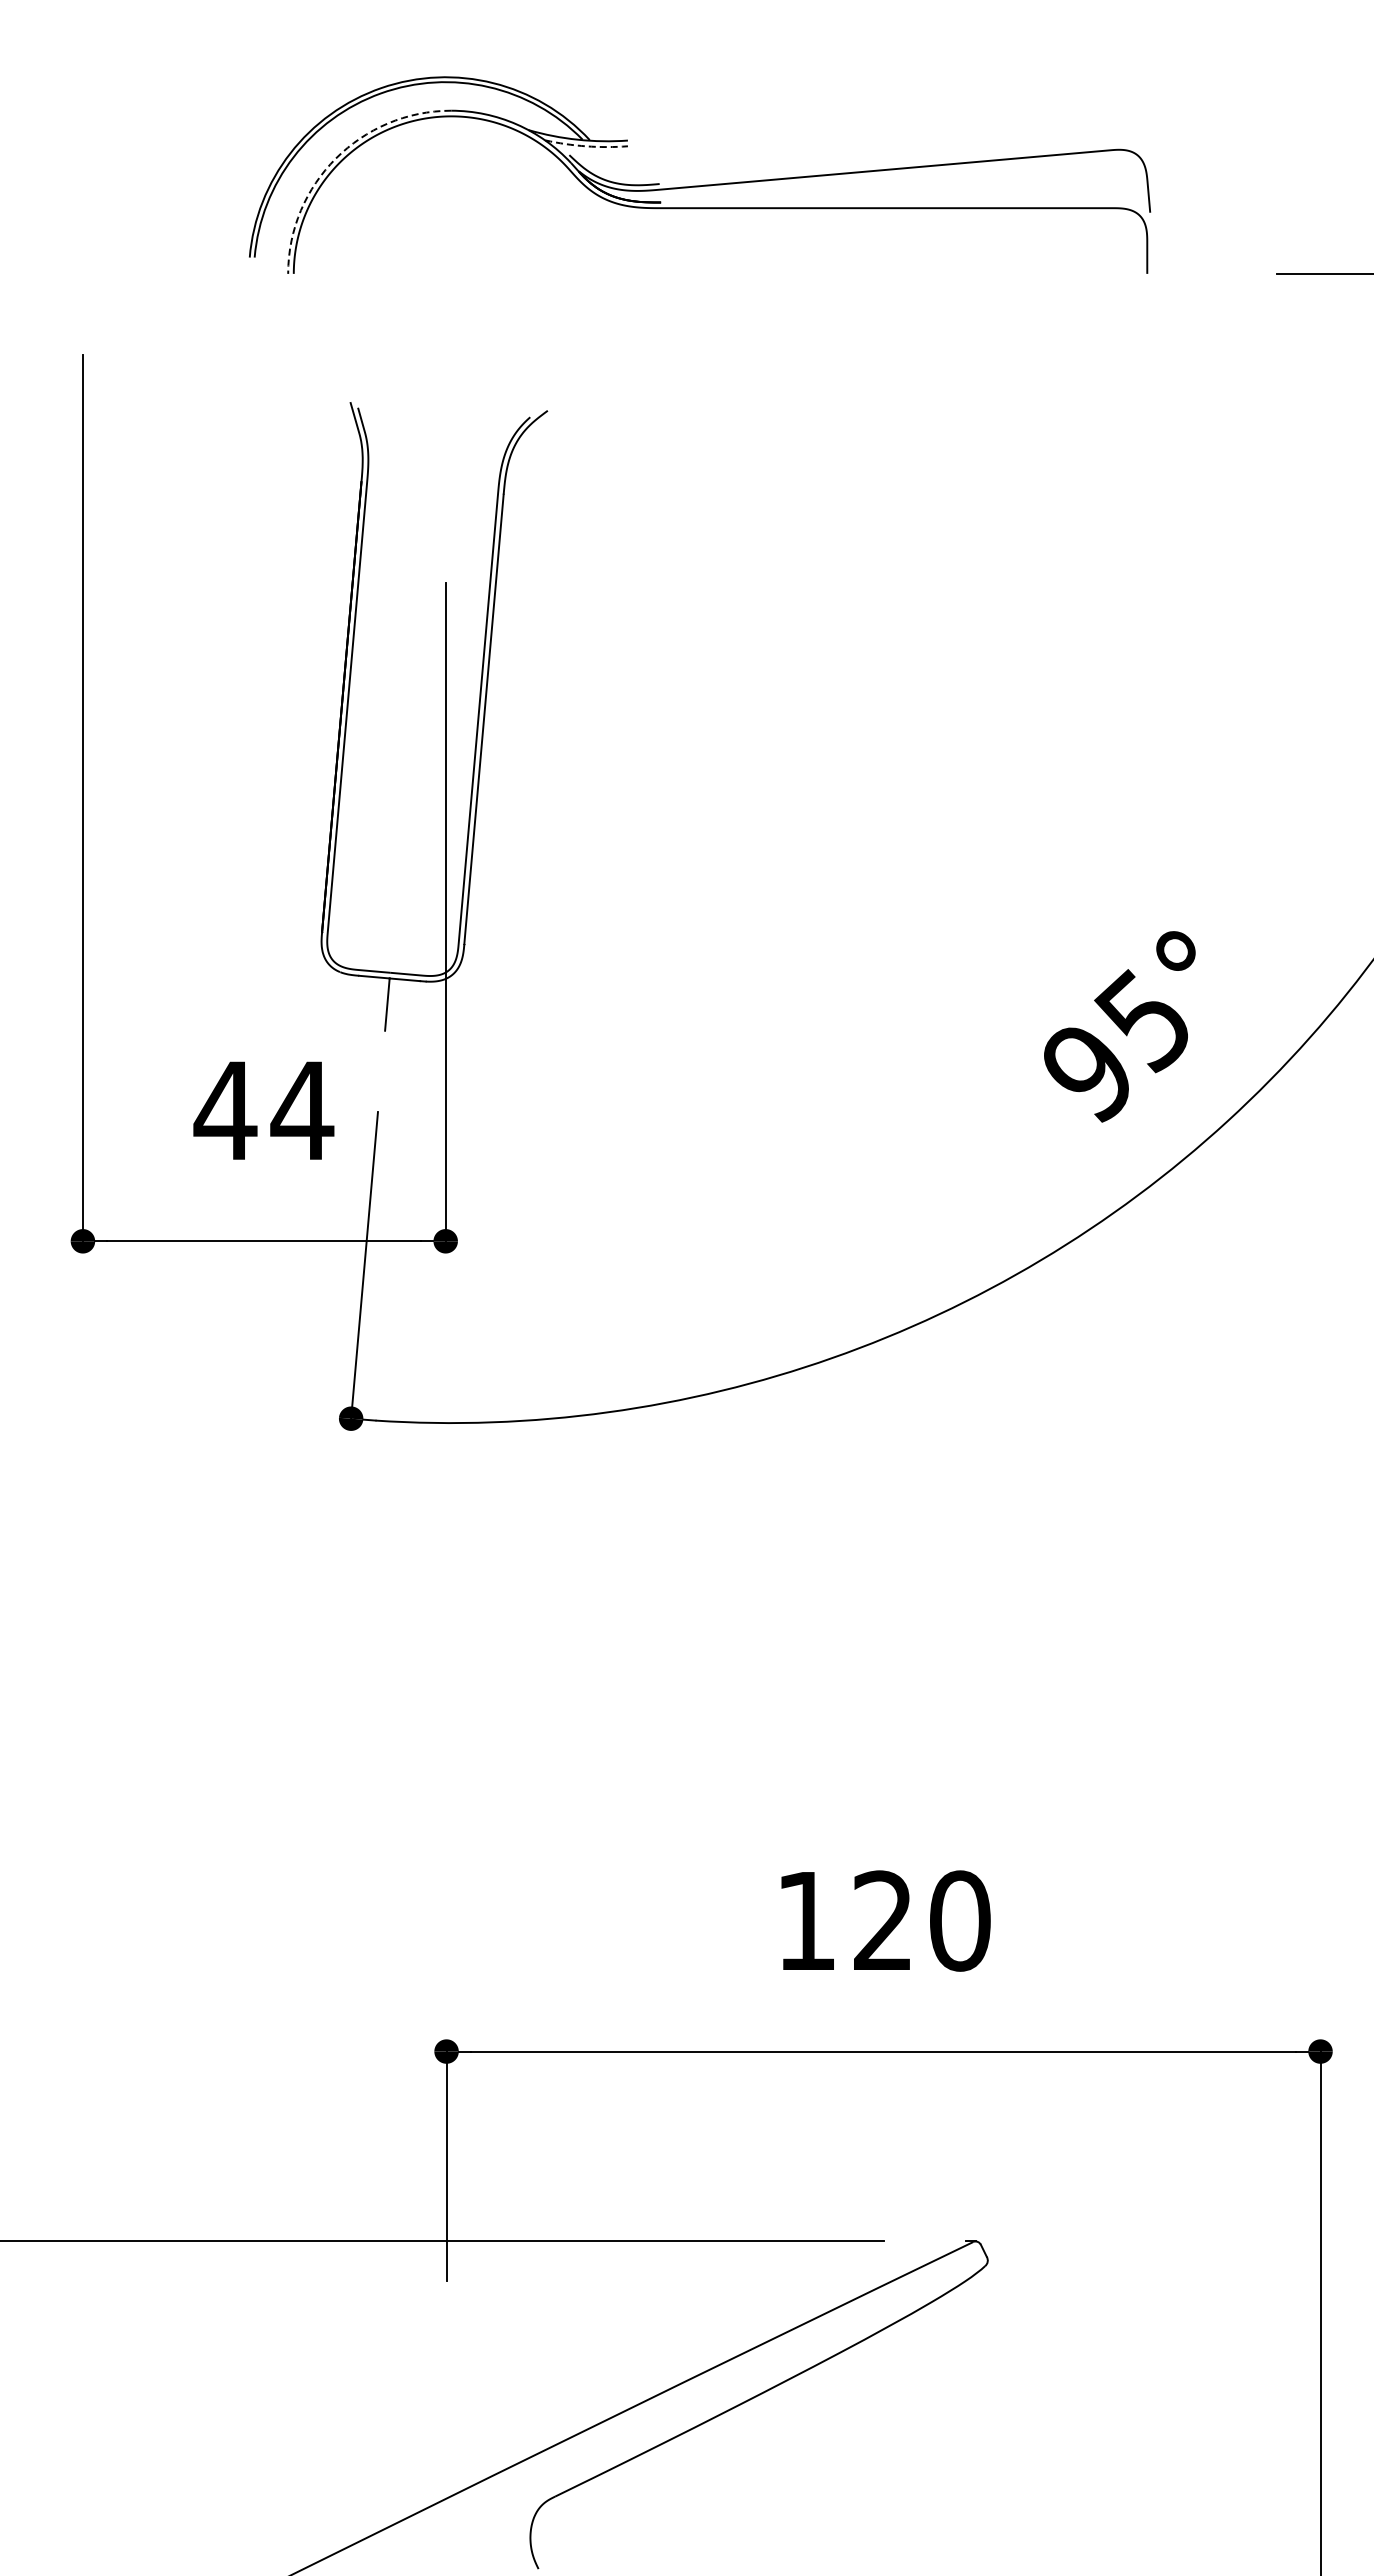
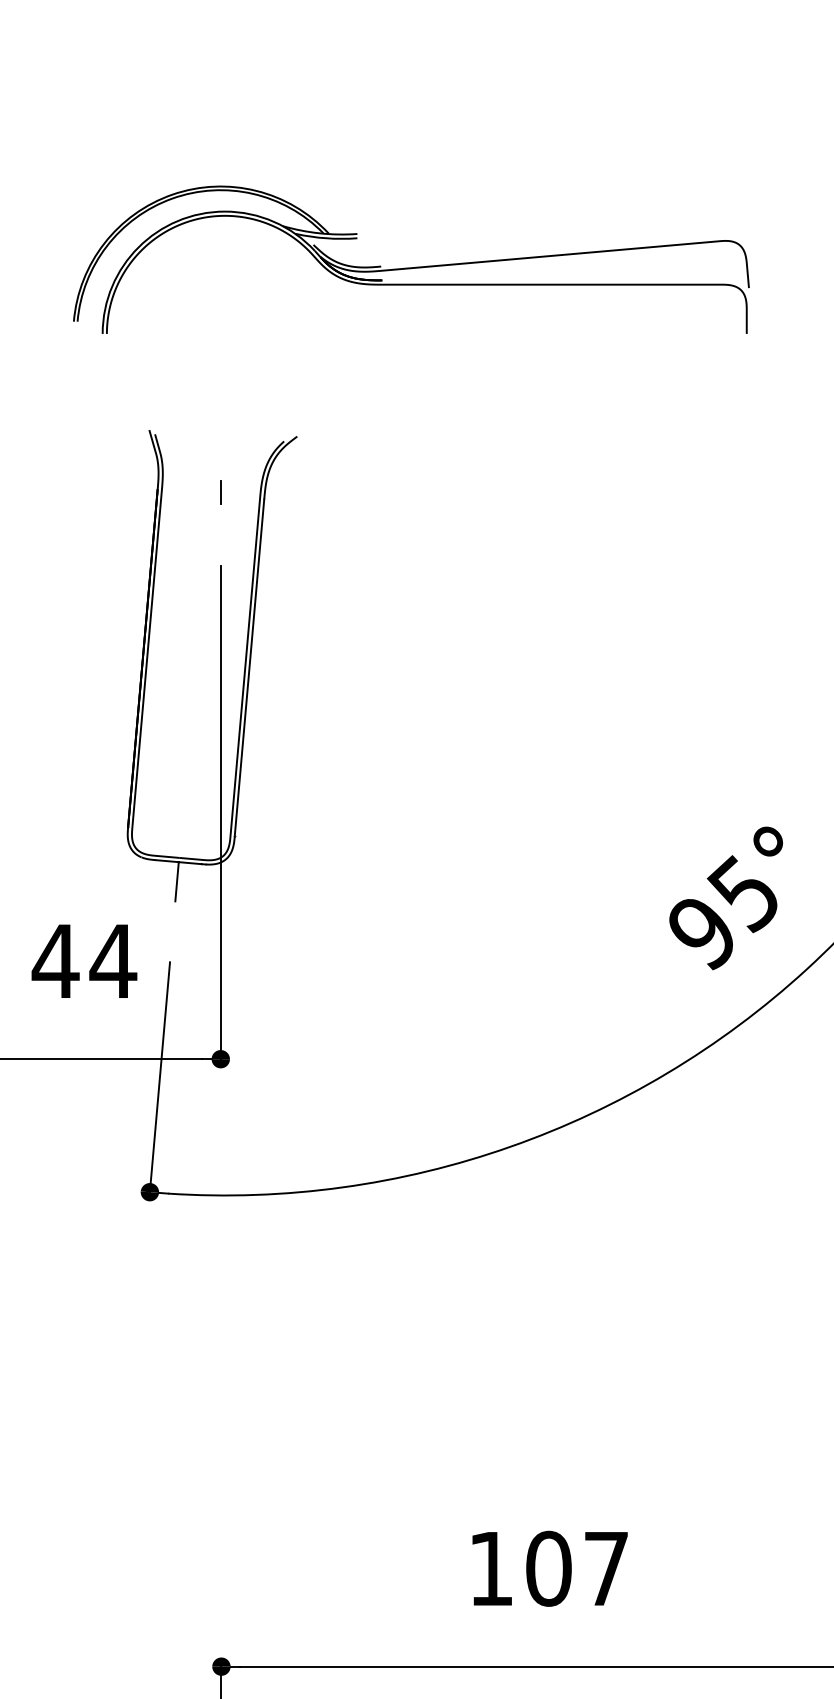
arc: (586, 146) -> (326, 238), dashed -> solid
arc: (335, 158) -> (138, 247), dashed -> solid
line: (445, 485) -> (220, 492), added
text: (921, 1920) -> (577, 1568), 120 -> 107

